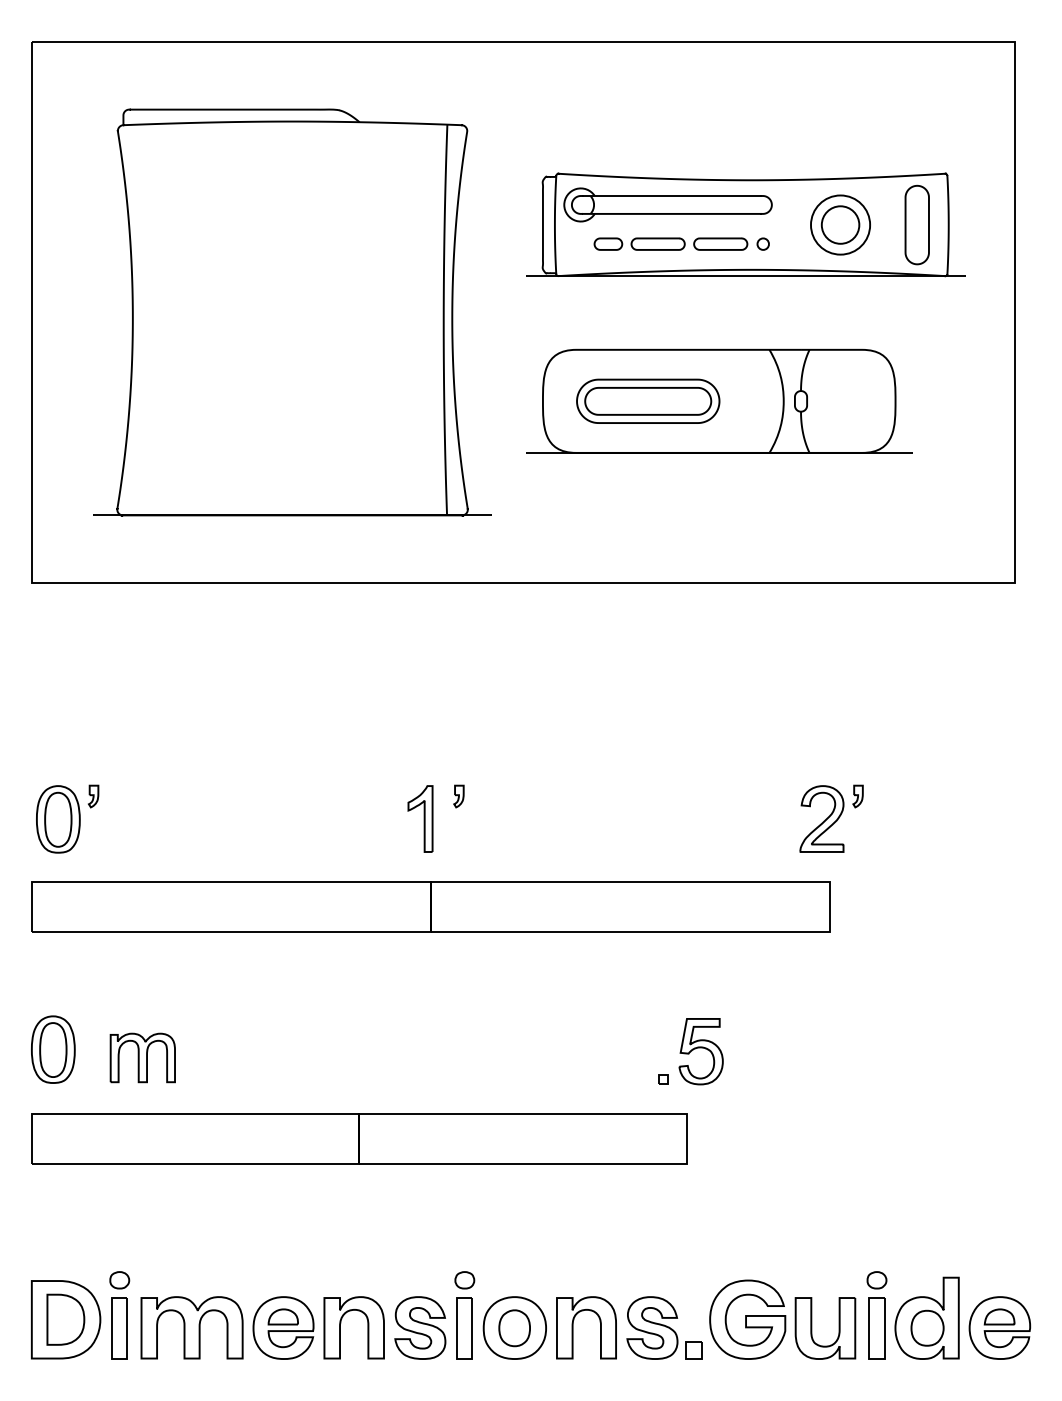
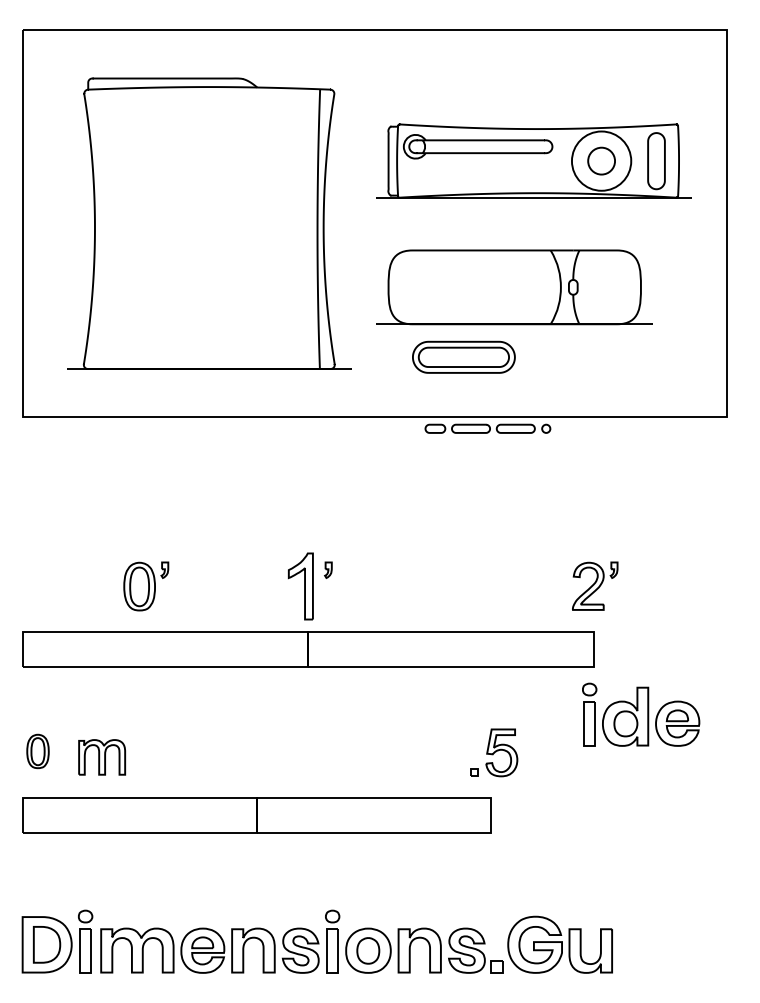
circle: (840, 224) -> (601, 160), size x1.4
part: (681, 243) -> (487, 428), moved
part: (647, 400) -> (463, 356), moved
part: (419, 817) -> (300, 585), size x1.4
part: (67, 819) -> (146, 586), moved
part: (52, 1049) -> (37, 751), size x0.7
part: (949, 1315) -> (641, 714), moved

